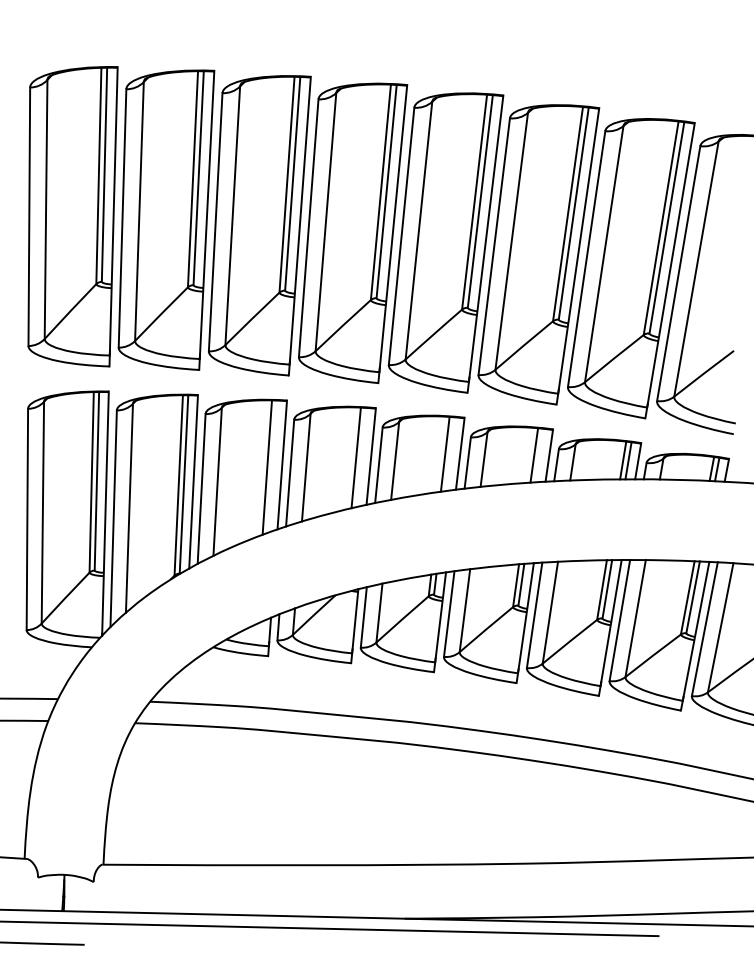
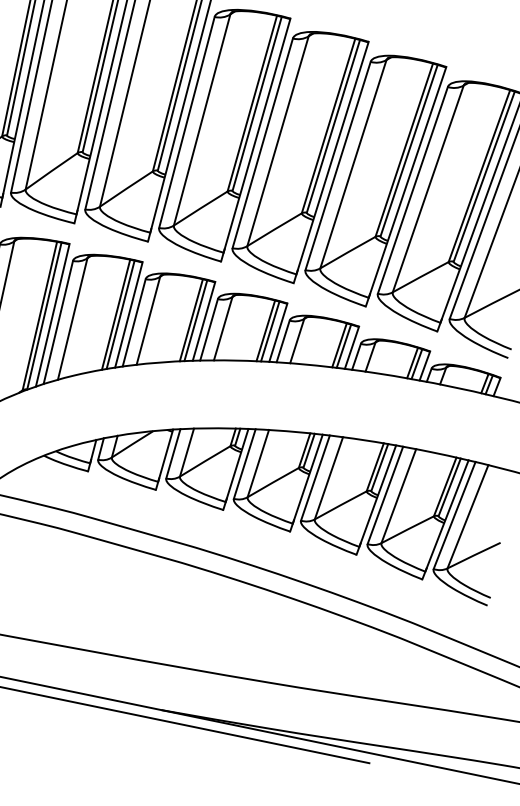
line: (450, 453) -> (270, 330), added
line: (539, 455) -> (343, 346), added
line: (361, 456) -> (195, 319), added
line: (272, 466) -> (120, 314), added

